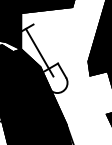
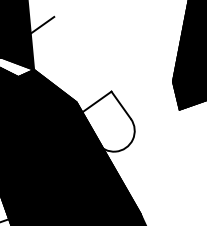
line: (39, 52) -> (71, 72), removed

